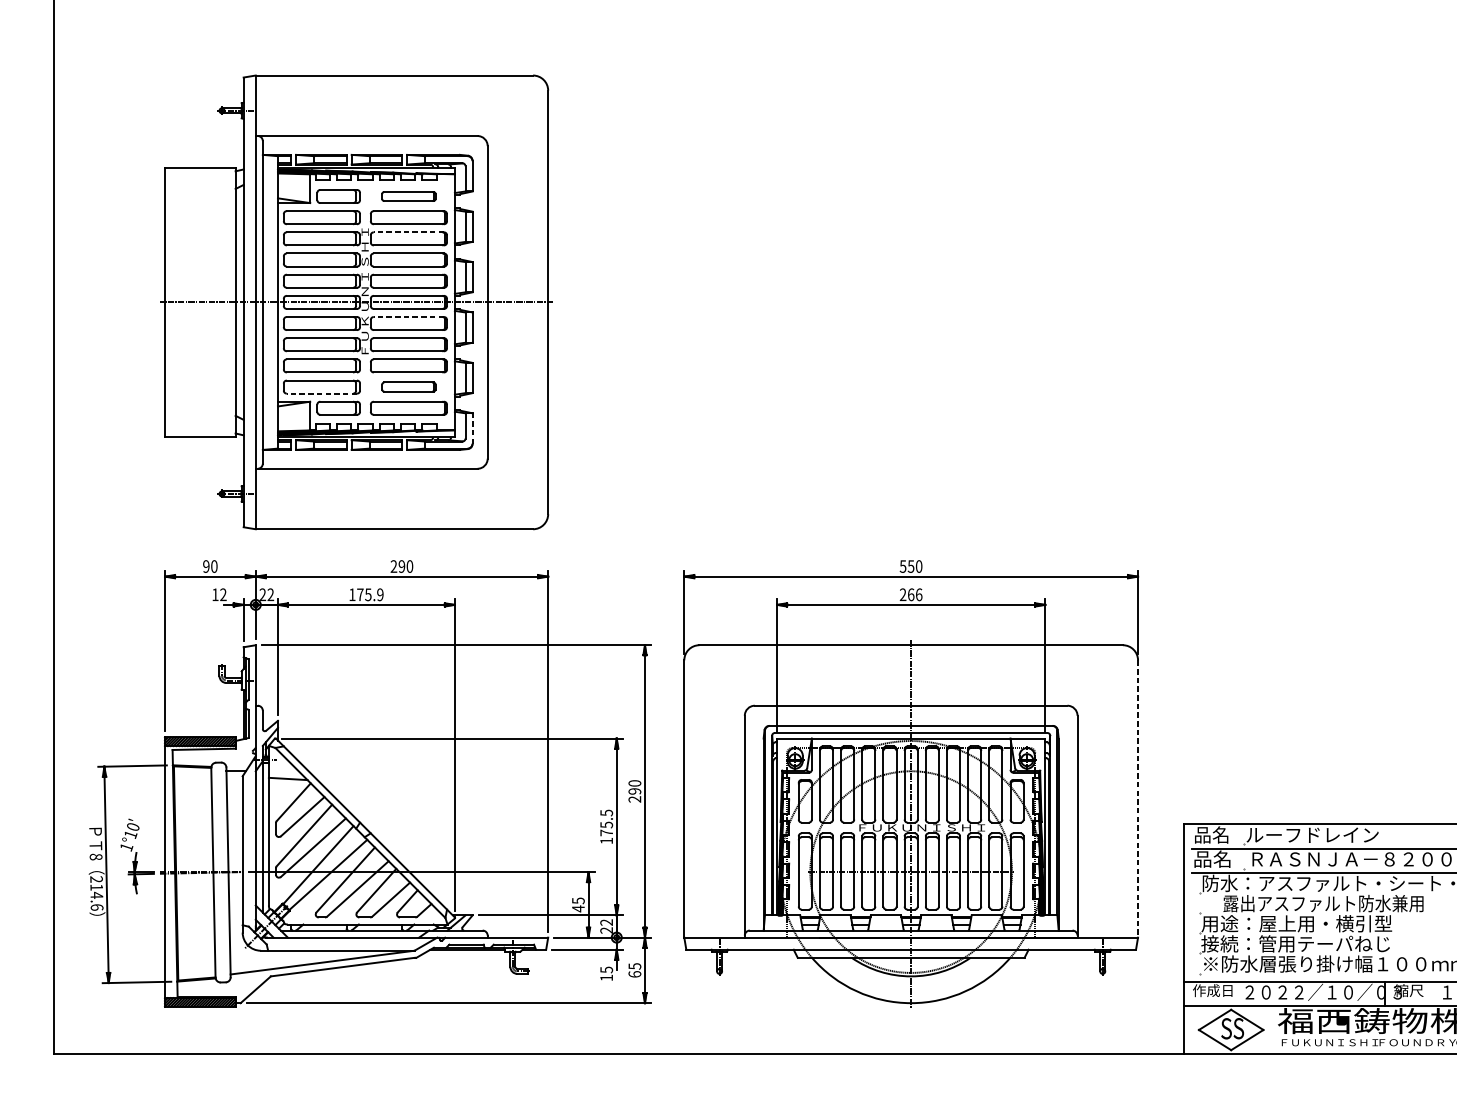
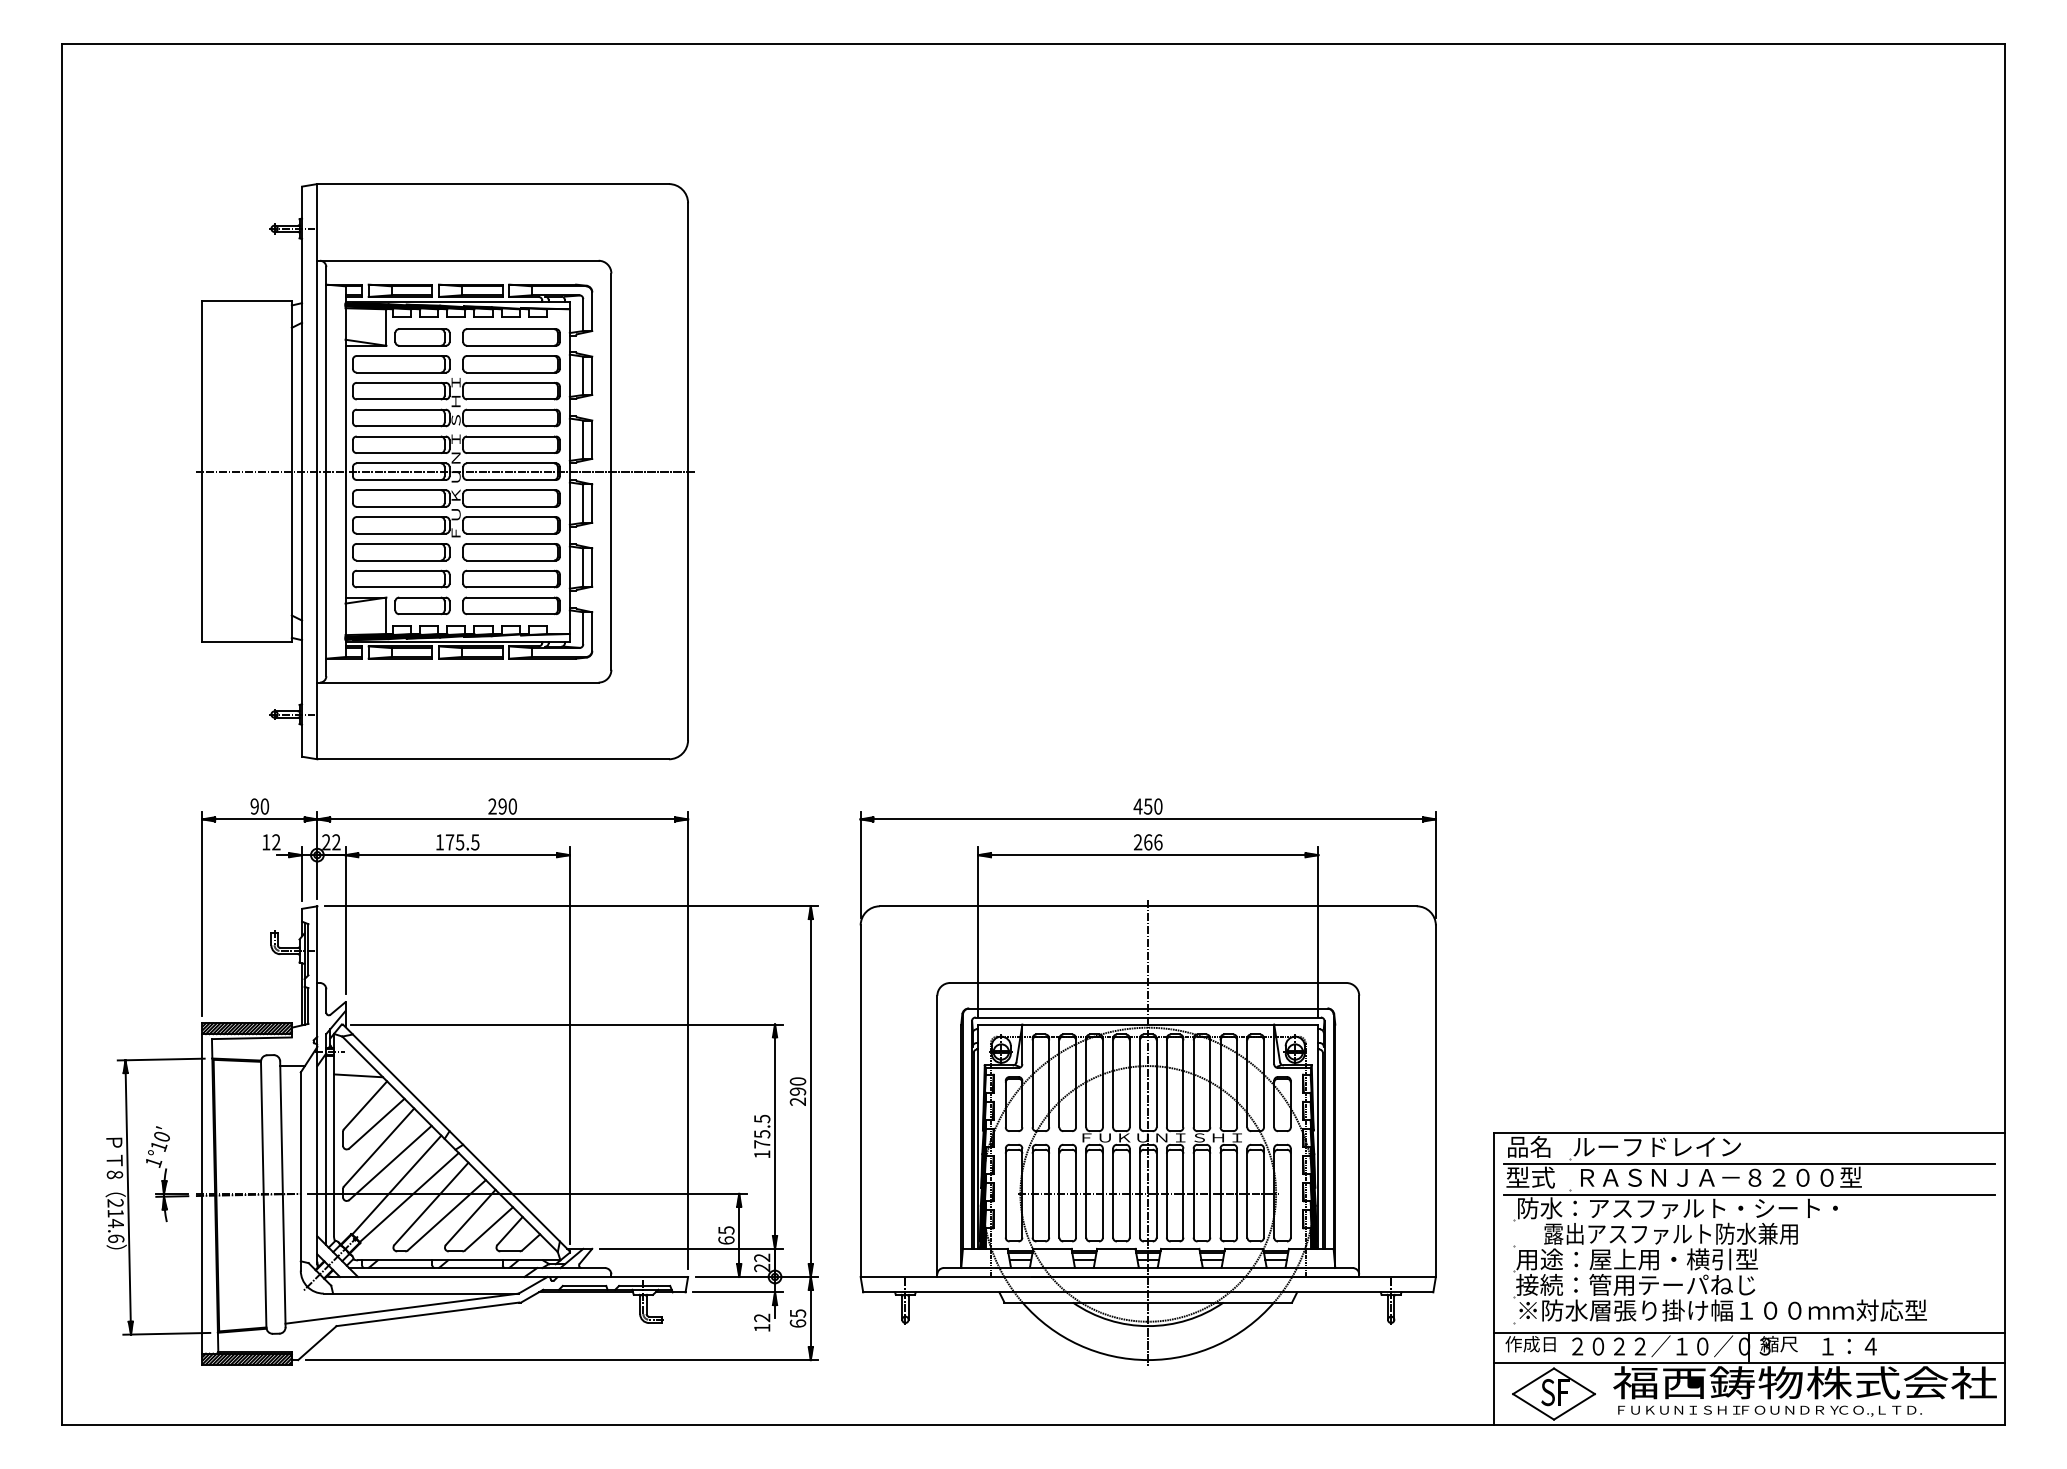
part: (408, 196) -> (511, 337), size x1.43
line: (408, 232) -> (511, 382), dashed -> solid
line: (408, 317) -> (511, 490), dashed -> solid
part: (408, 386) -> (511, 578), size x1.43
line: (322, 393) -> (401, 587), dashed -> solid
line: (472, 428) -> (592, 631), dashed -> solid
text: (902, 566) -> (1137, 806), 550 -> 450
text: (380, 594) -> (475, 842), 175.9 -> 175.5
line: (1137, 799) -> (1435, 1101), dashed -> solid
text: (1212, 859) -> (1530, 1177), 品名 -> 型式
text: (578, 908) -> (726, 1240), 45 -> 65
text: (606, 969) -> (762, 1317), 15 -> 12
text: (1238, 1027) -> (1563, 1391), S -> F

